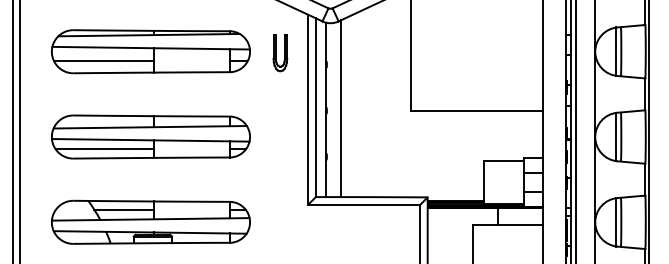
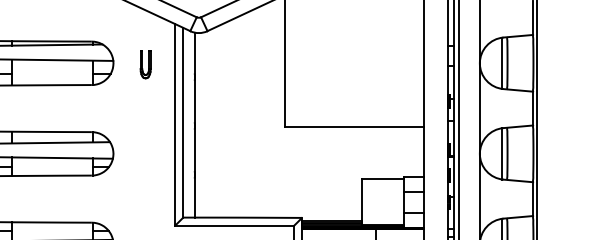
part: (280, 53) -> (145, 65), size x0.7
line: (341, 108) -> (210, 123), removed

